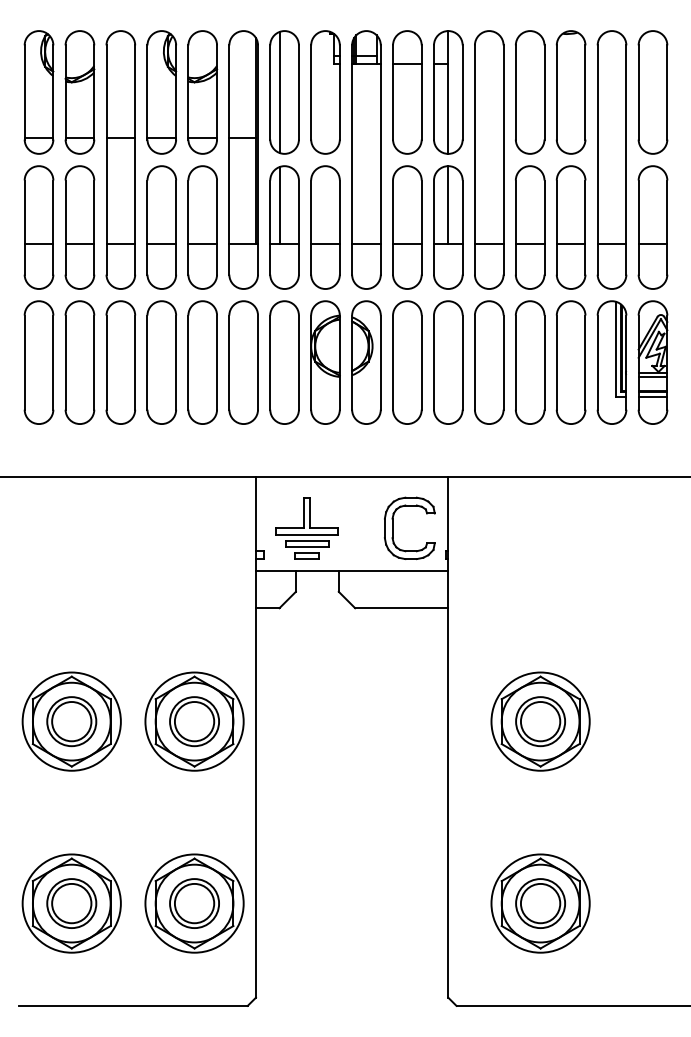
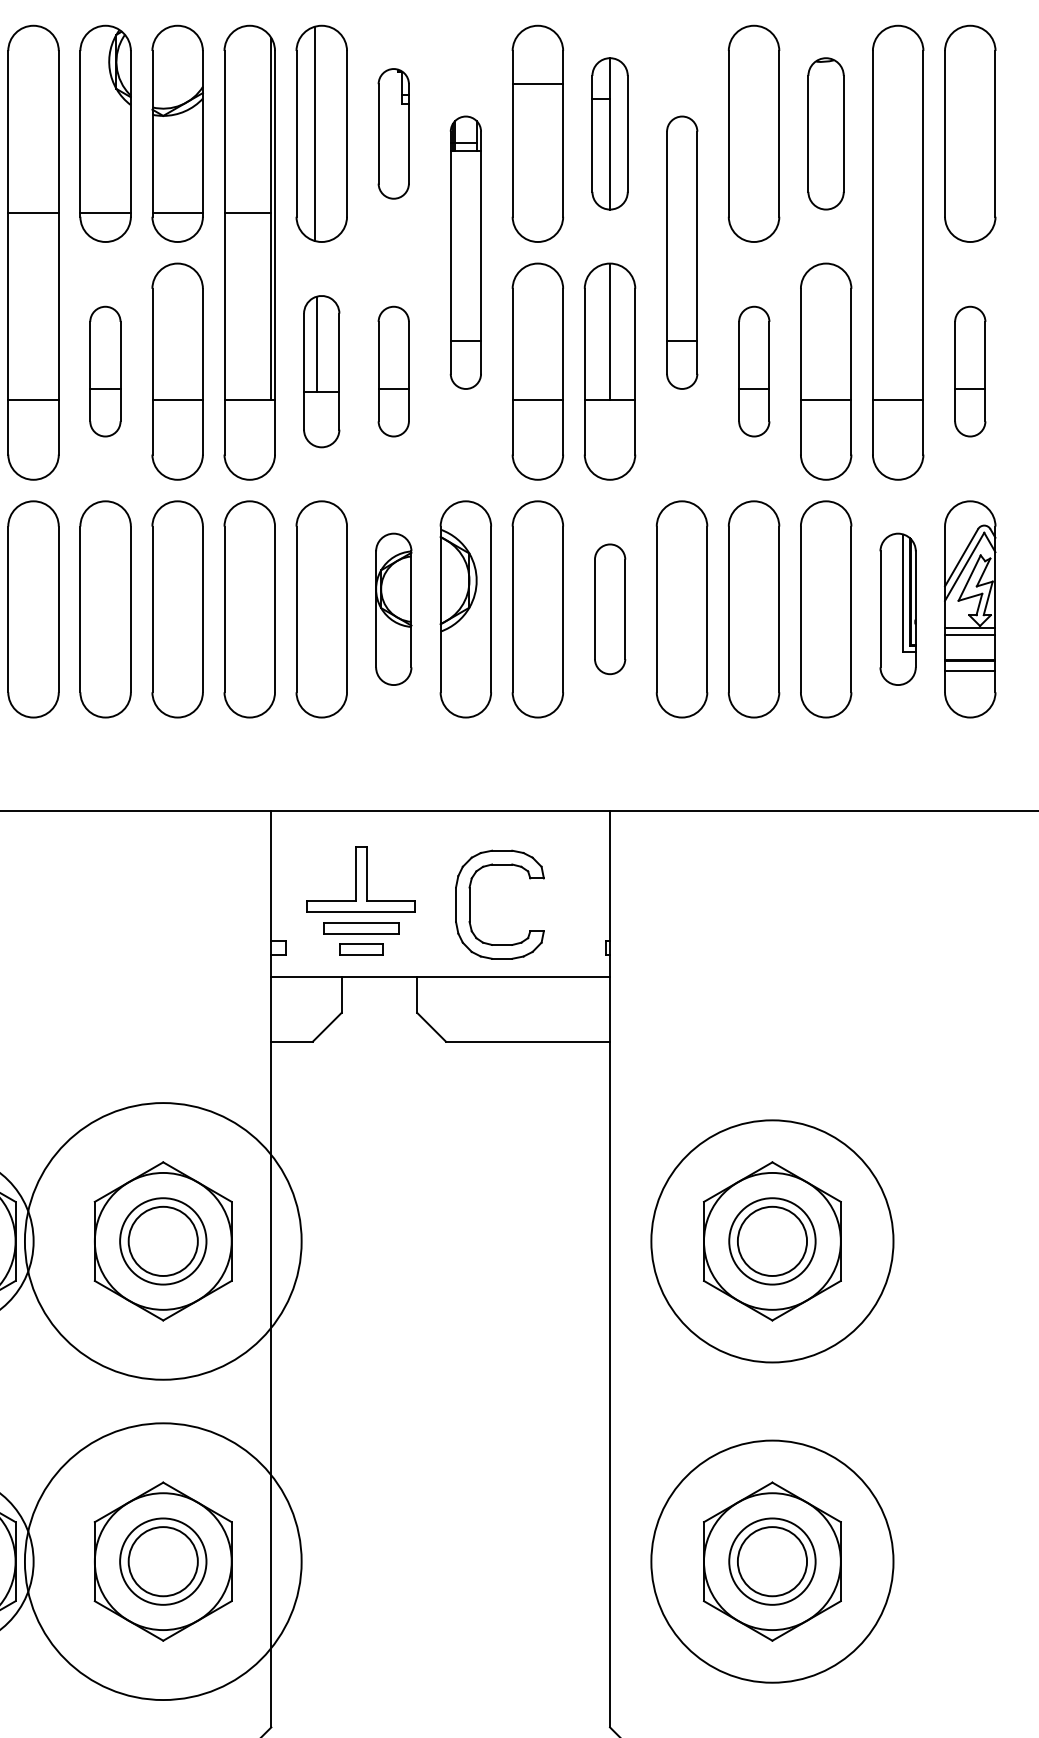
part: (325, 92) -> (393, 133), size x0.6
part: (448, 92) -> (610, 133), size x0.7
part: (570, 92) -> (825, 133), size x0.7
part: (366, 159) -> (465, 251), size x0.6
part: (489, 159) -> (682, 251), size x0.6
part: (161, 227) -> (105, 371), size x0.6
part: (284, 227) -> (321, 371), size x0.7
part: (325, 227) -> (393, 371), size x0.6
part: (530, 227) -> (754, 371), size x0.6
part: (652, 227) -> (969, 371), size x0.6
part: (325, 362) -> (393, 609), size x0.7
part: (448, 362) -> (610, 609), size x0.6
part: (611, 362) -> (897, 609), size x0.7
part: (393, 528) -> (471, 904), moved
circle: (194, 721) -> (163, 1241), size x1.6
circle: (540, 721) -> (772, 1241), size x1.4
circle: (194, 903) -> (163, 1561), size x1.6
circle: (540, 903) -> (772, 1561), size x1.4

